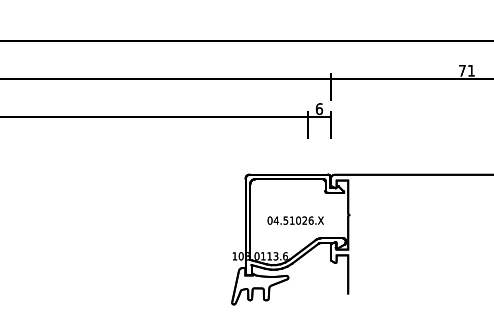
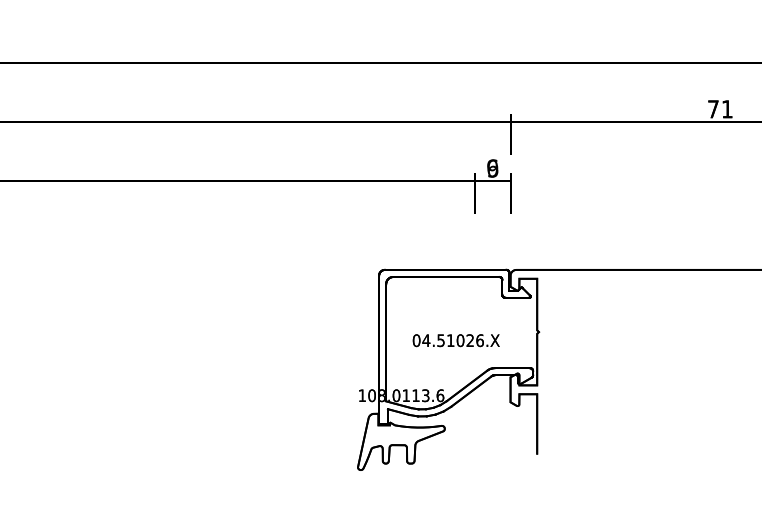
text: (318, 108) -> (491, 167), 6 -> 9

